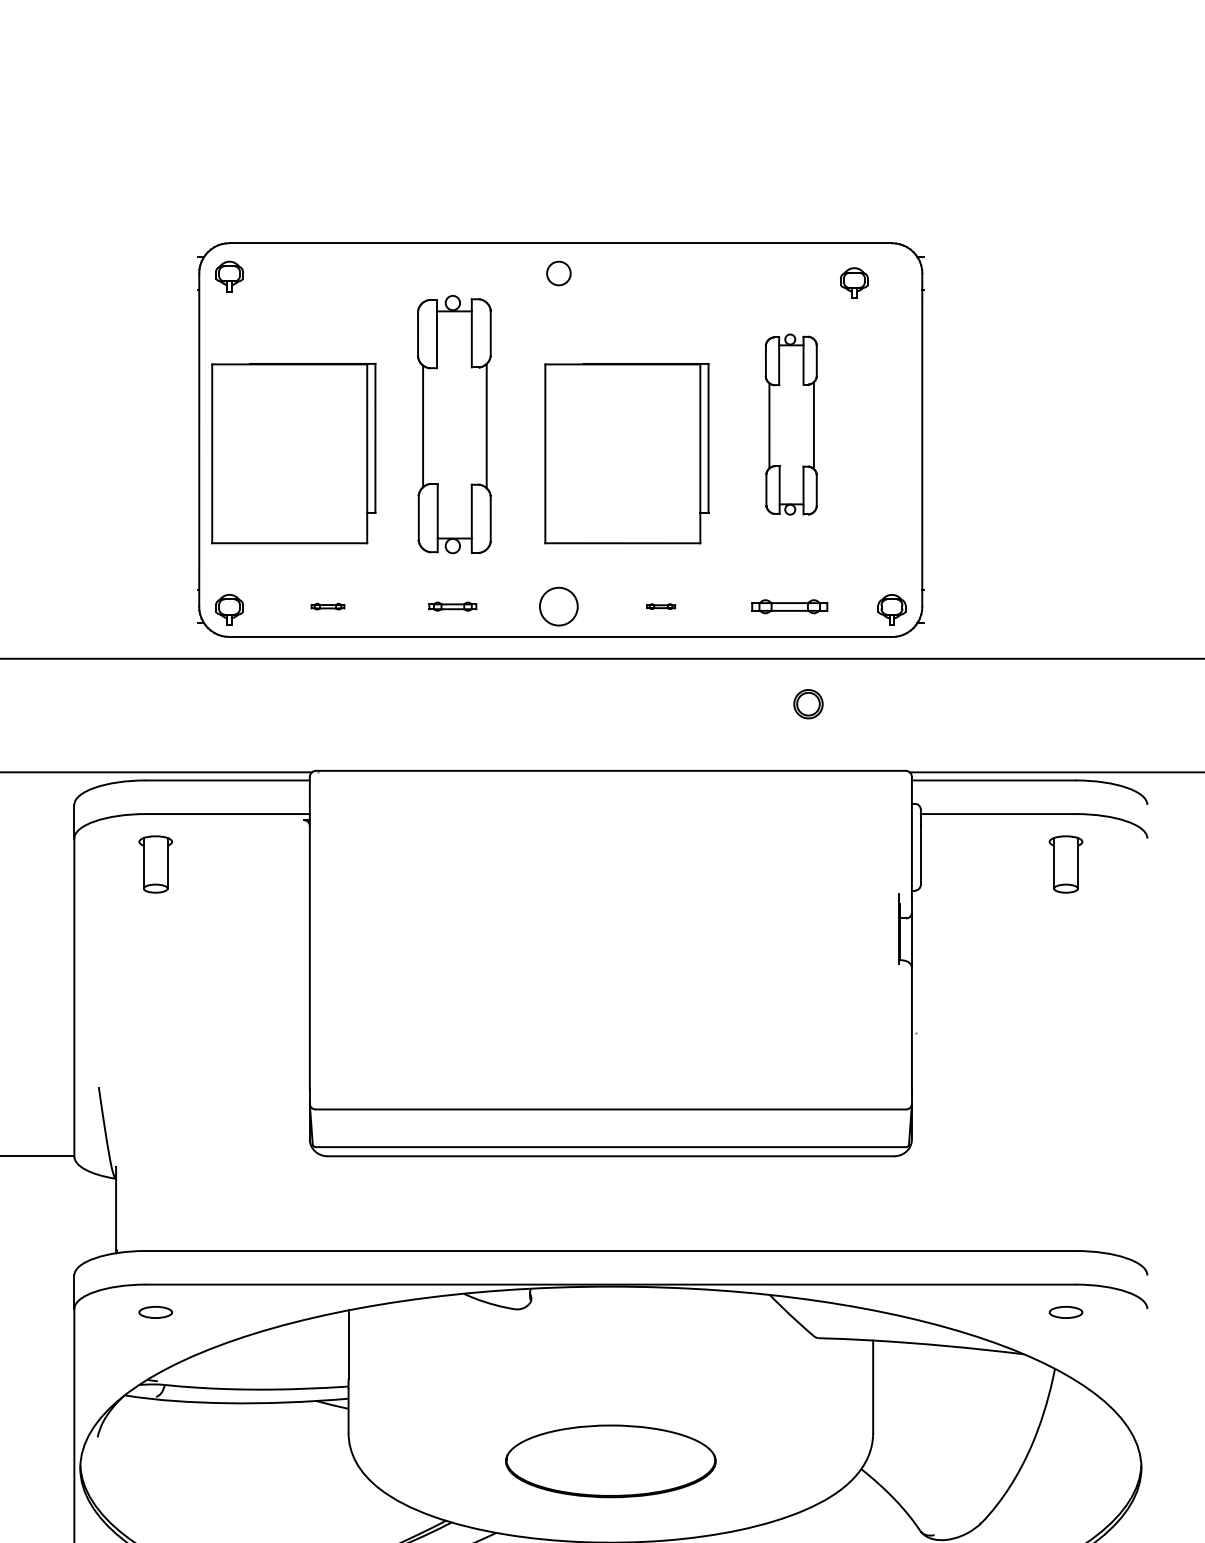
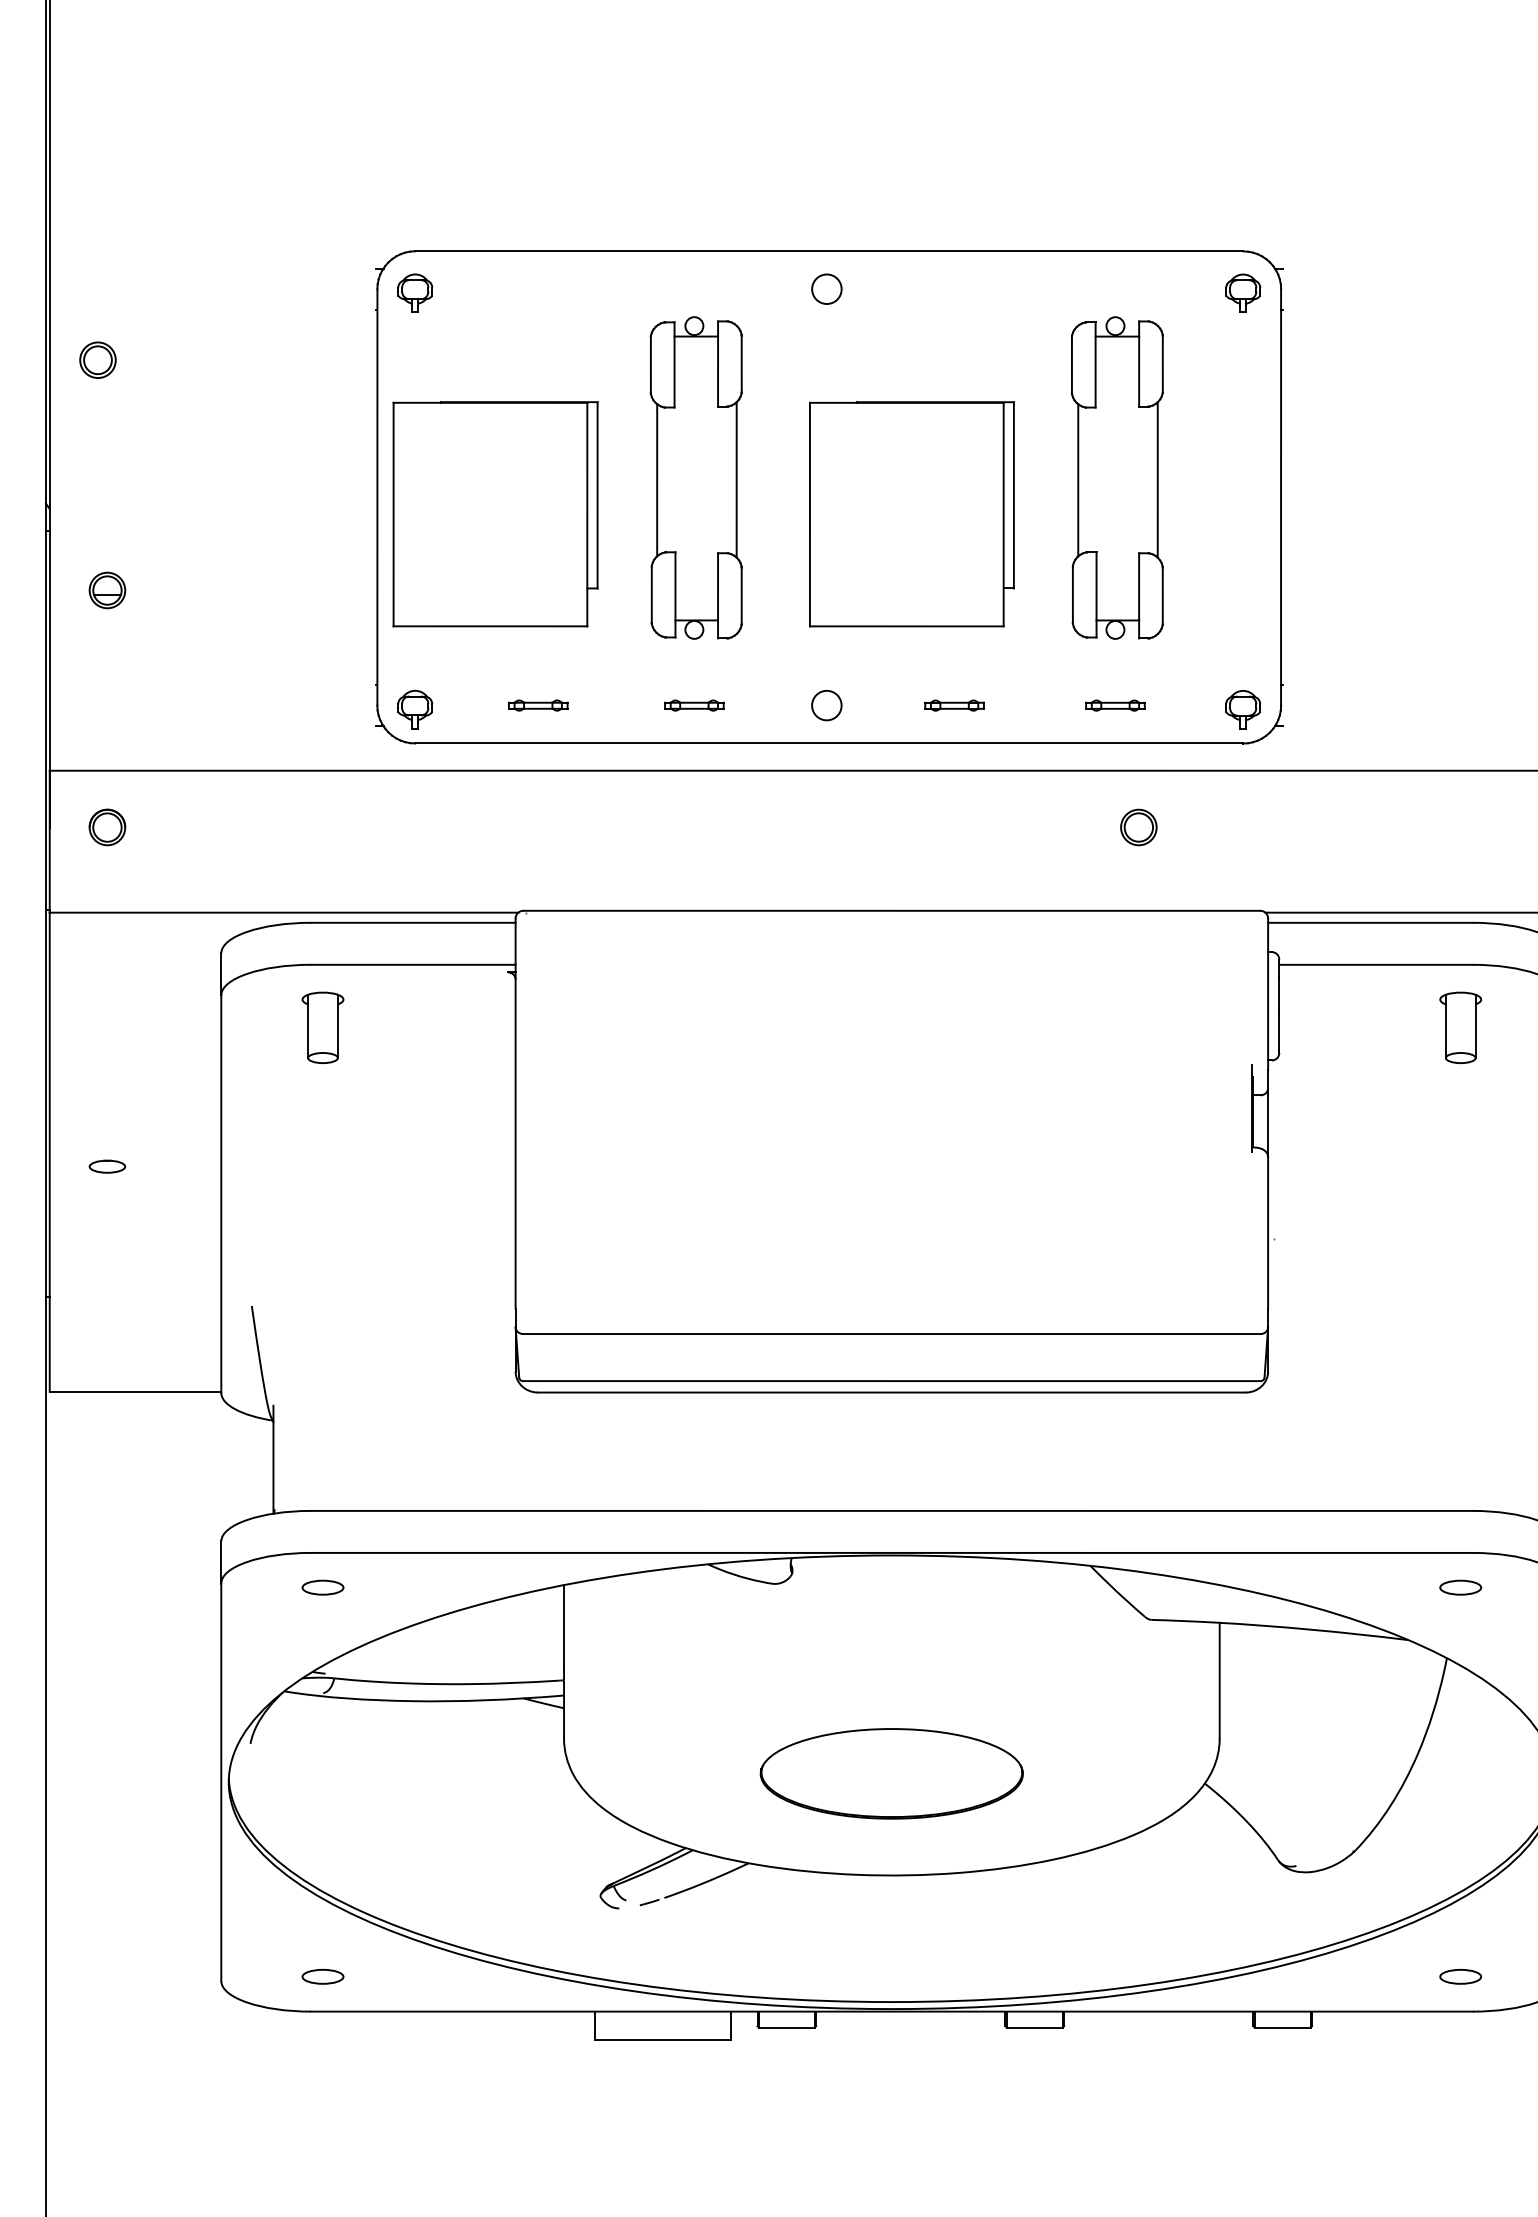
part: (854, 282) -> (1243, 292), moved
part: (791, 424) -> (1117, 477), size x1.43
part: (328, 606) -> (538, 705), size x1.43
circle: (558, 606) -> (826, 705), size x0.62
part: (660, 606) -> (954, 705), size x1.67
part: (789, 606) -> (1115, 705), size x0.62

